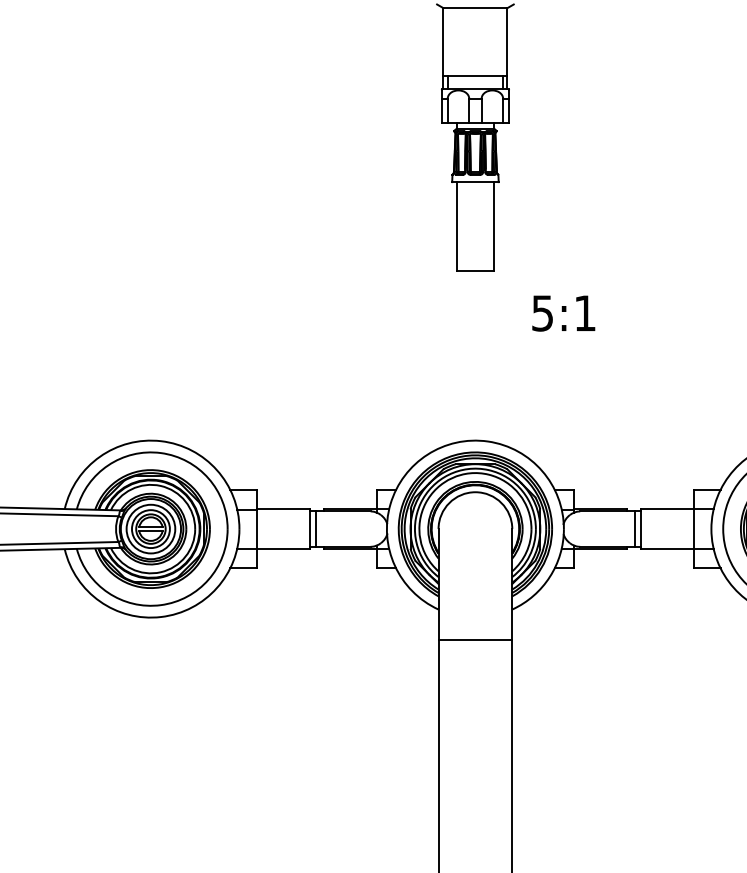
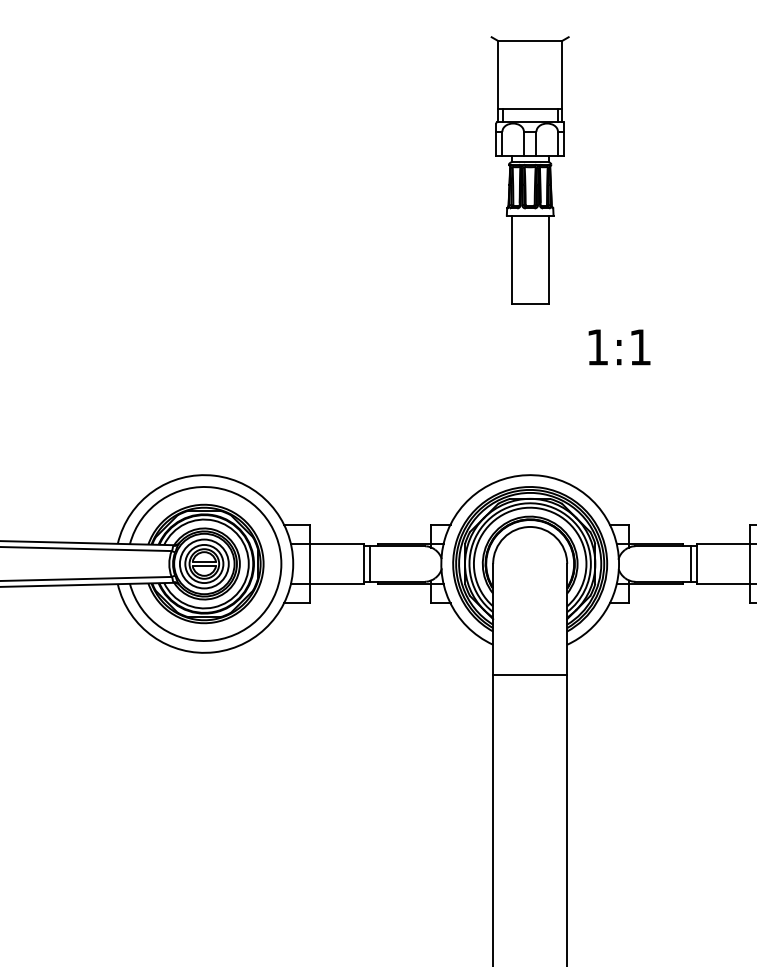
text: (542, 313) -> (597, 347), 5:1 -> 1:1

